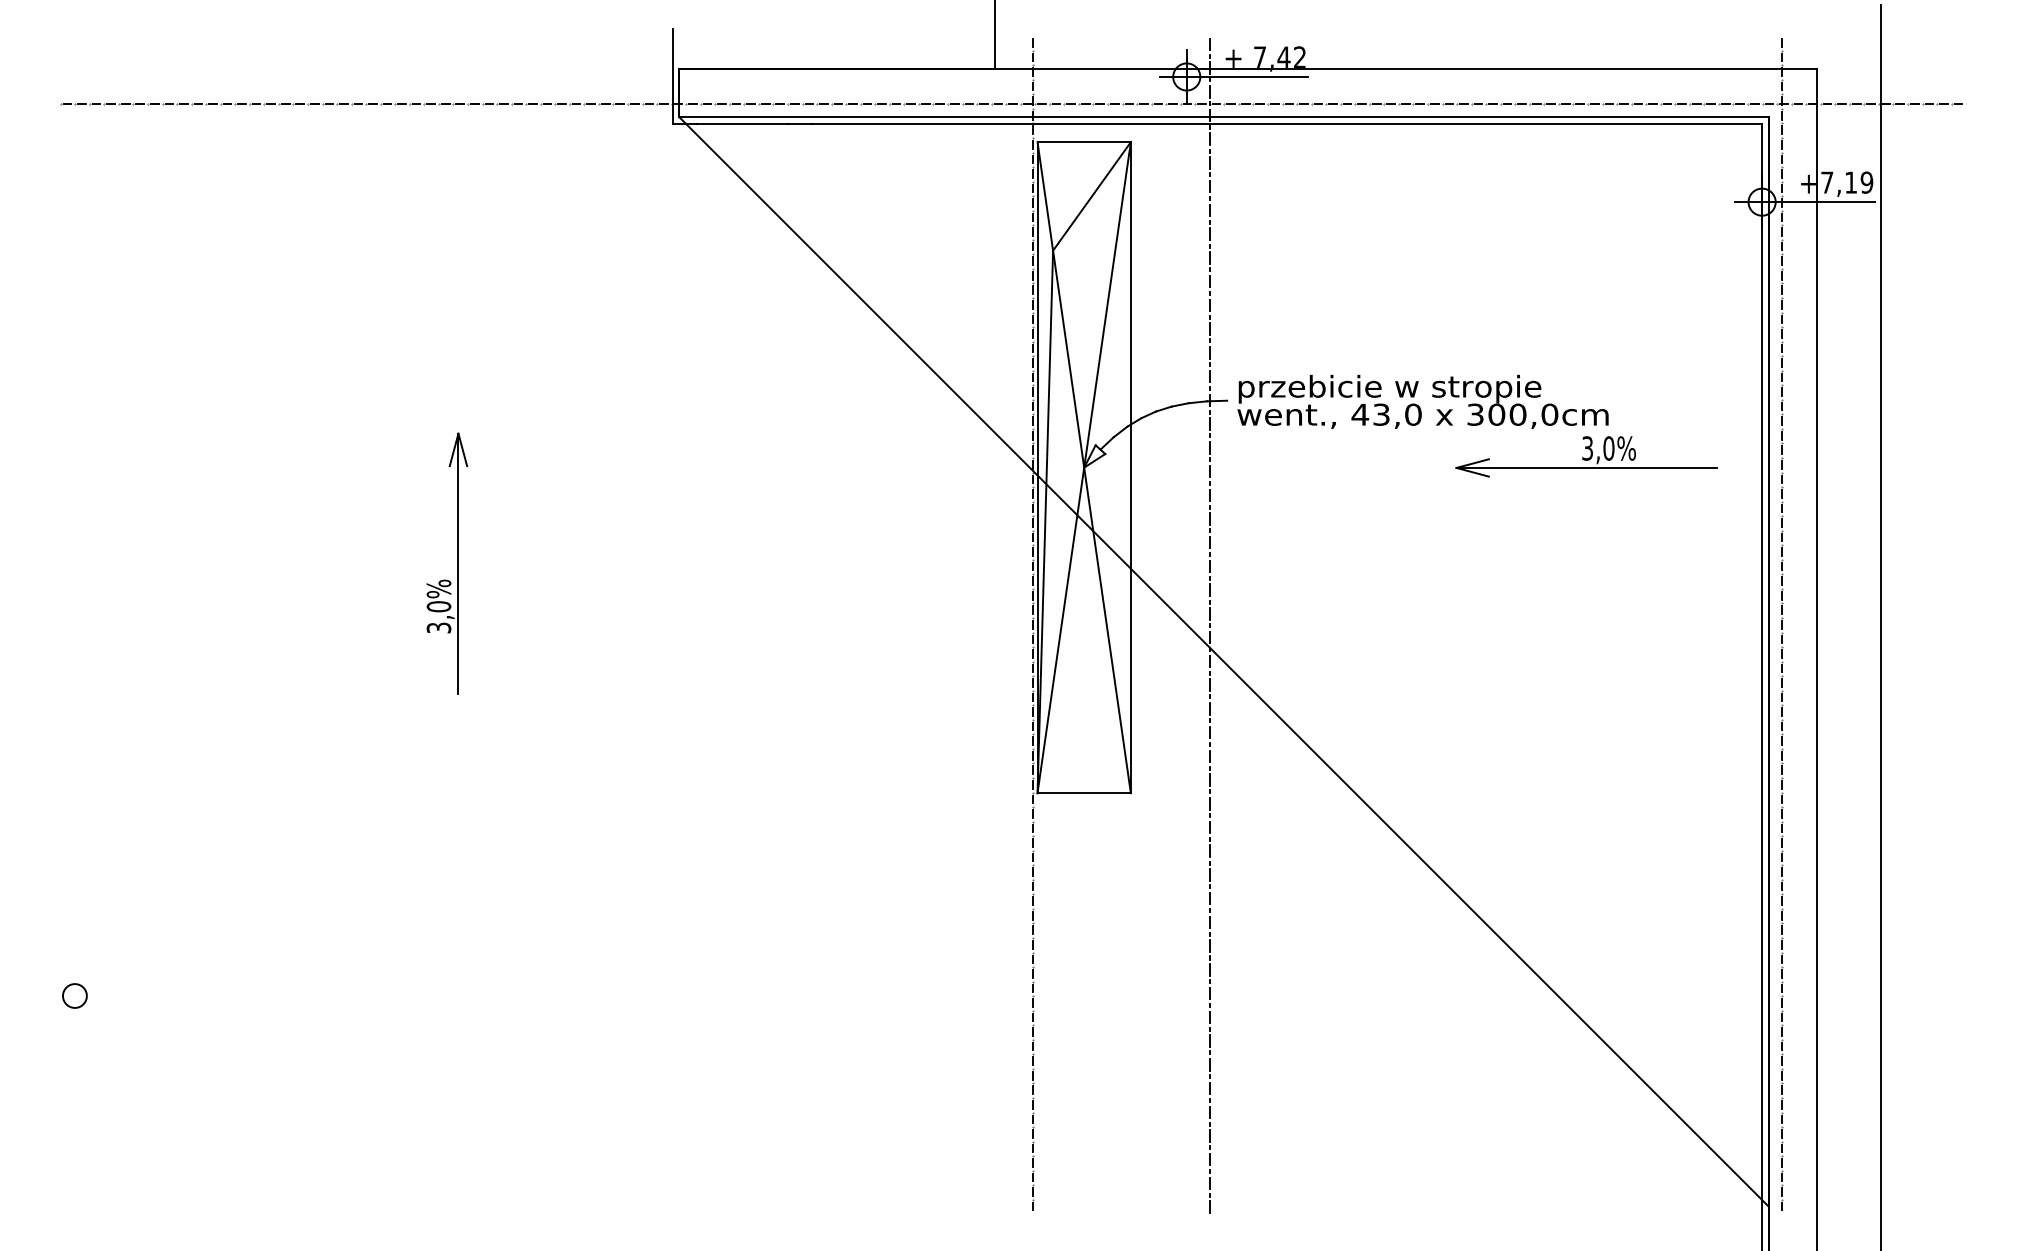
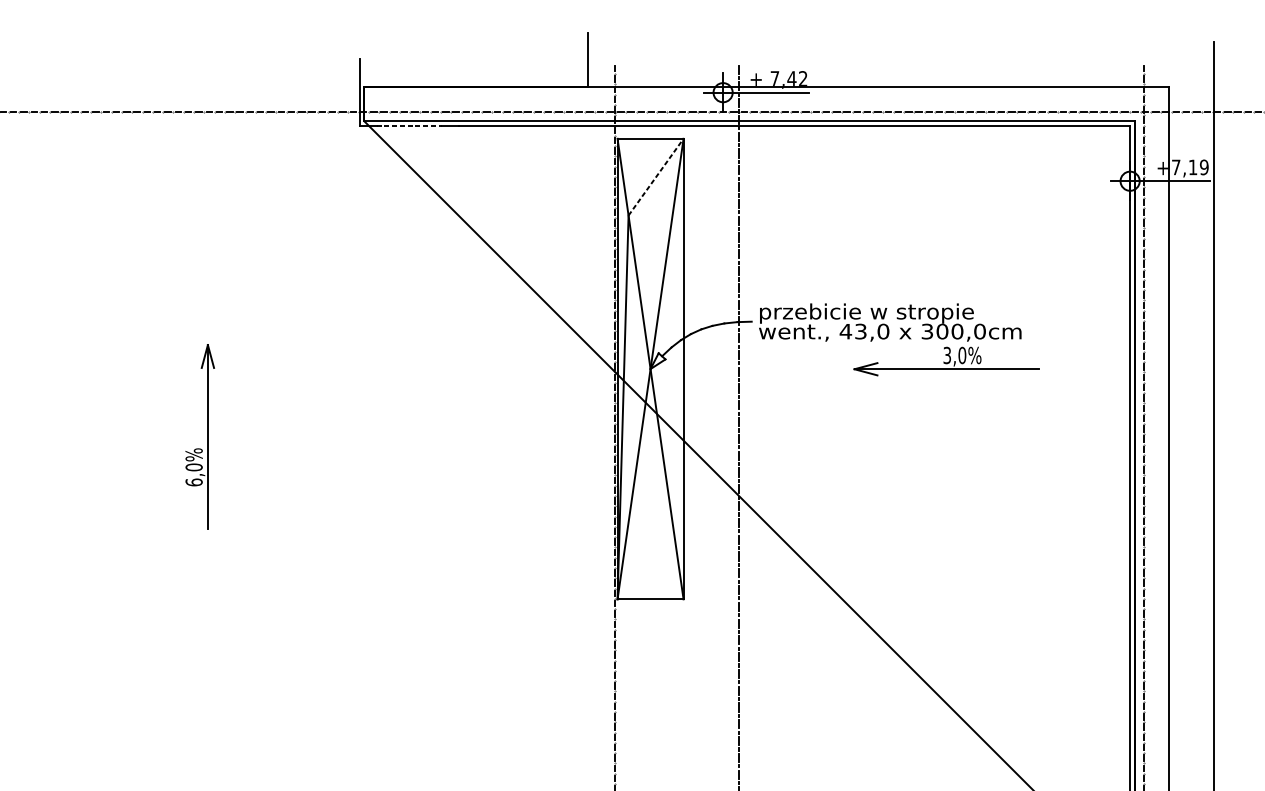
line: (743, 123) -> (409, 125), solid -> dashed
line: (1091, 196) -> (655, 177), solid -> dashed
part: (1586, 456) -> (946, 361), moved
text: (438, 627) -> (193, 482), 3,0% -> 6,0%

